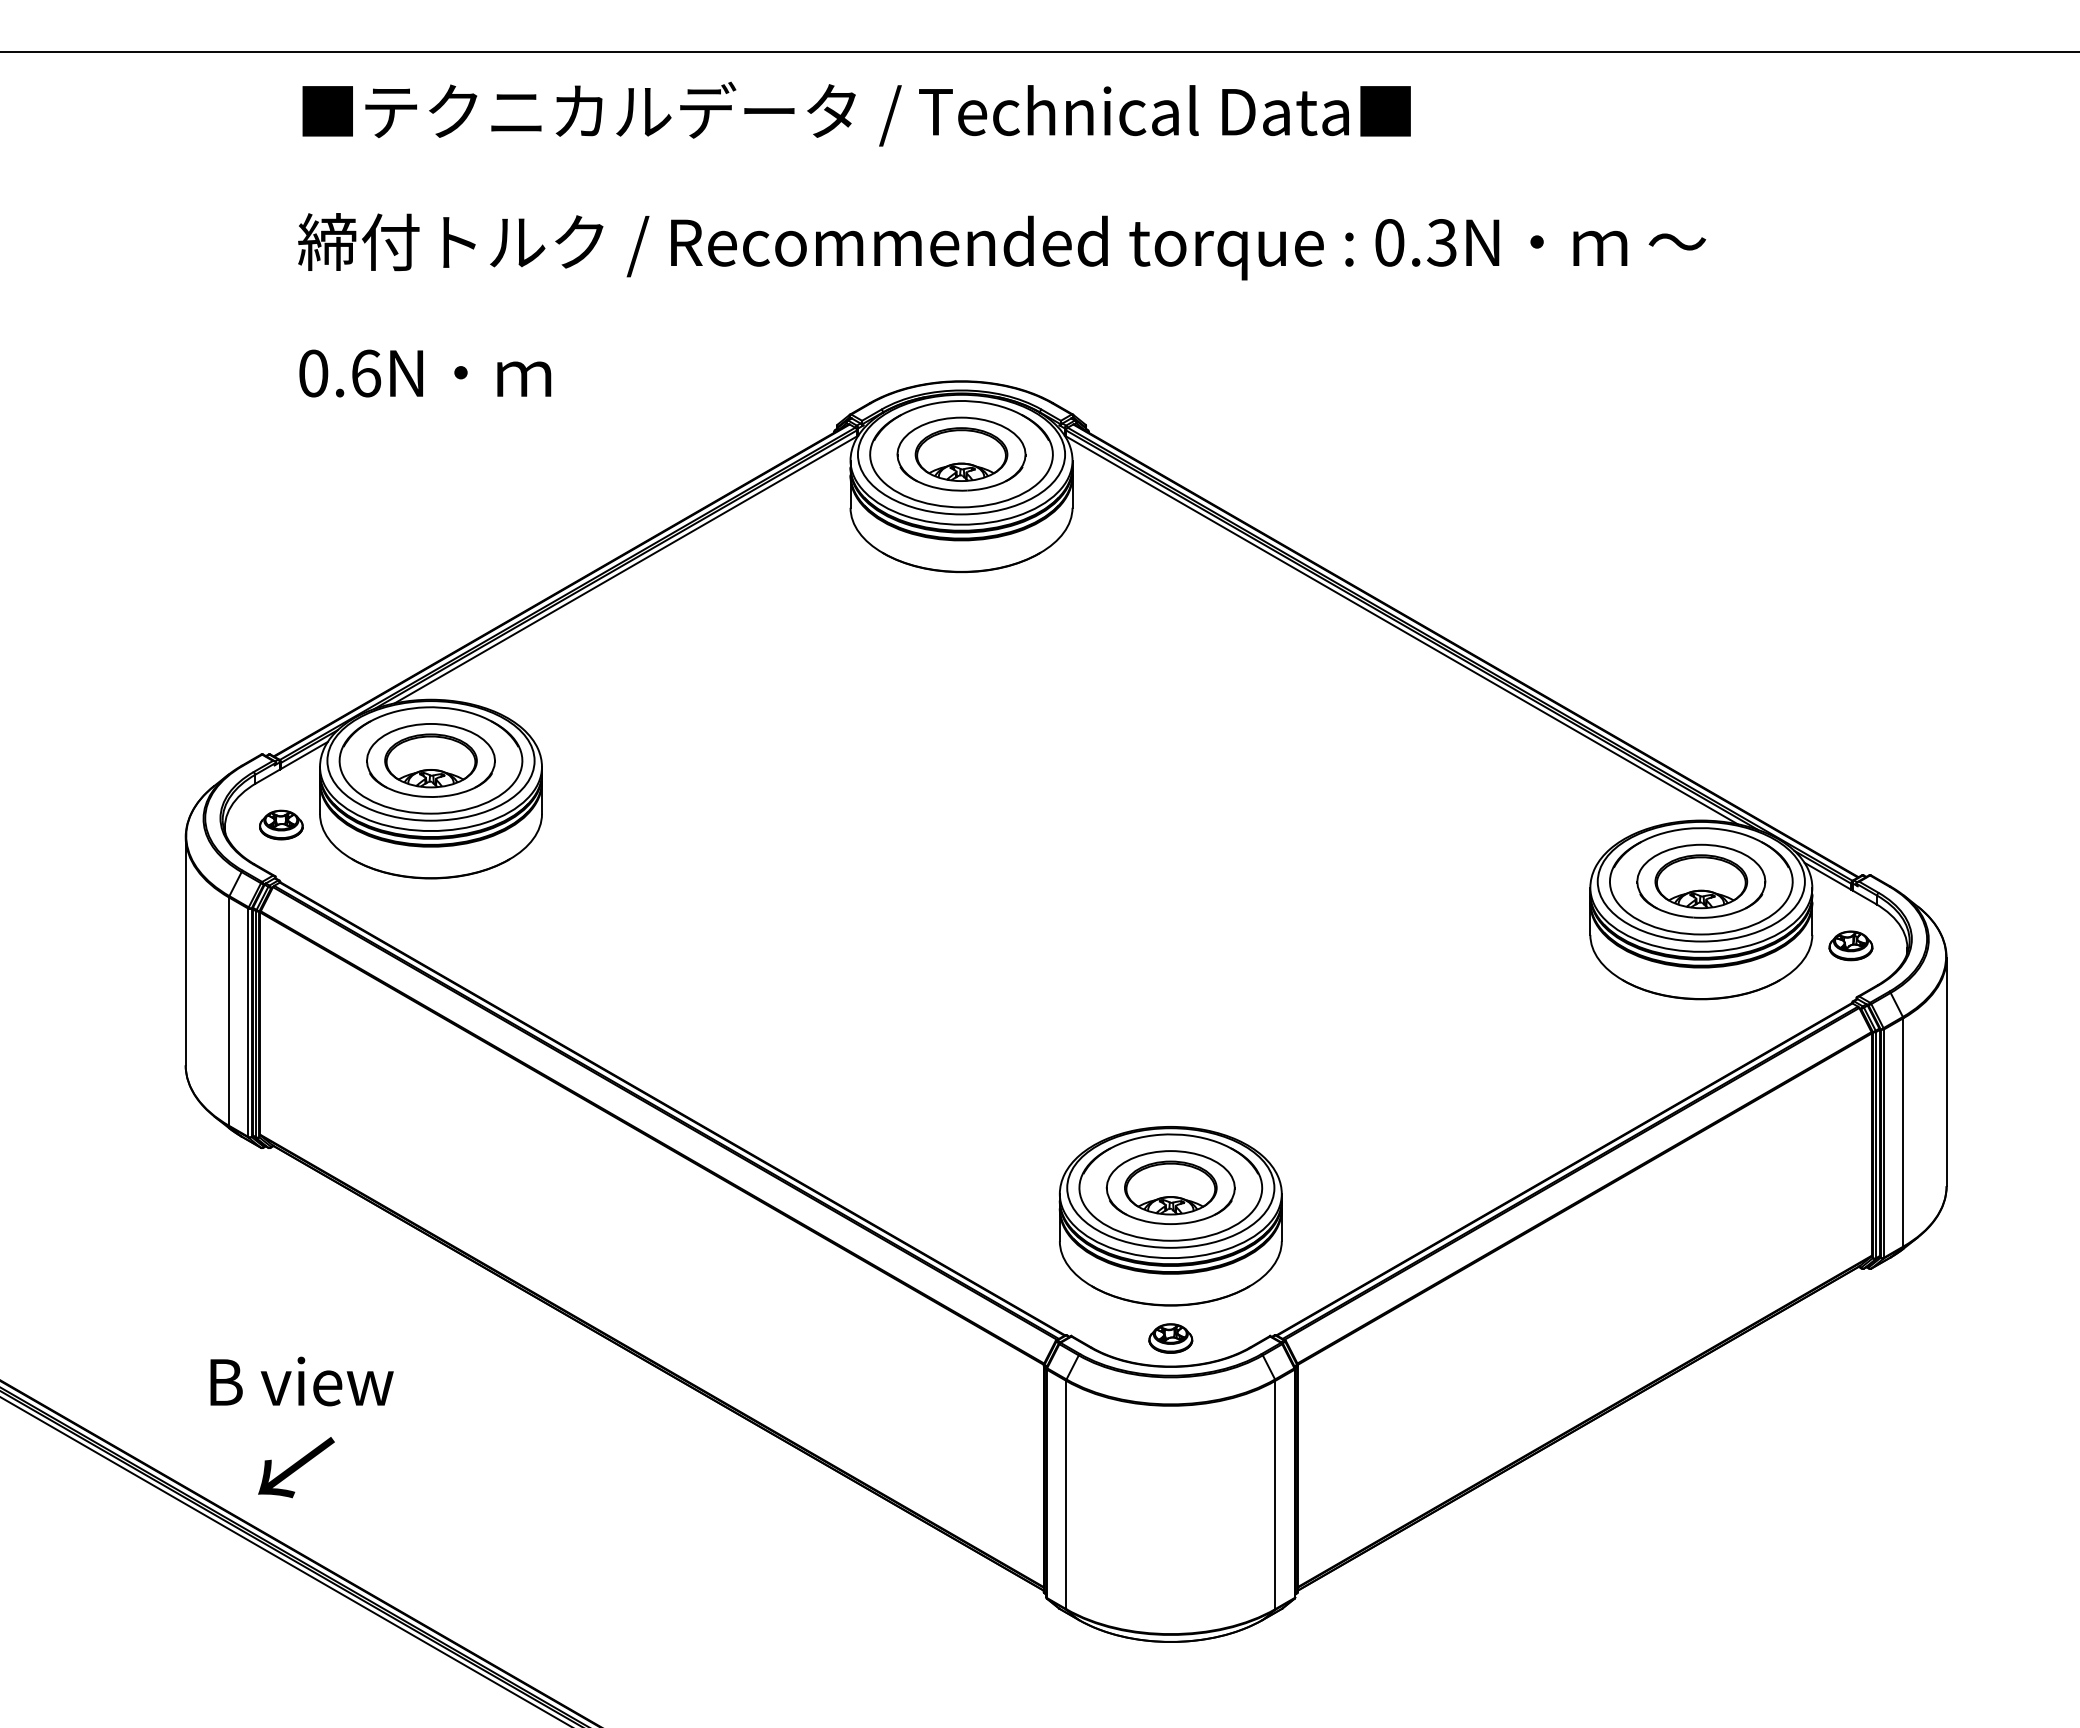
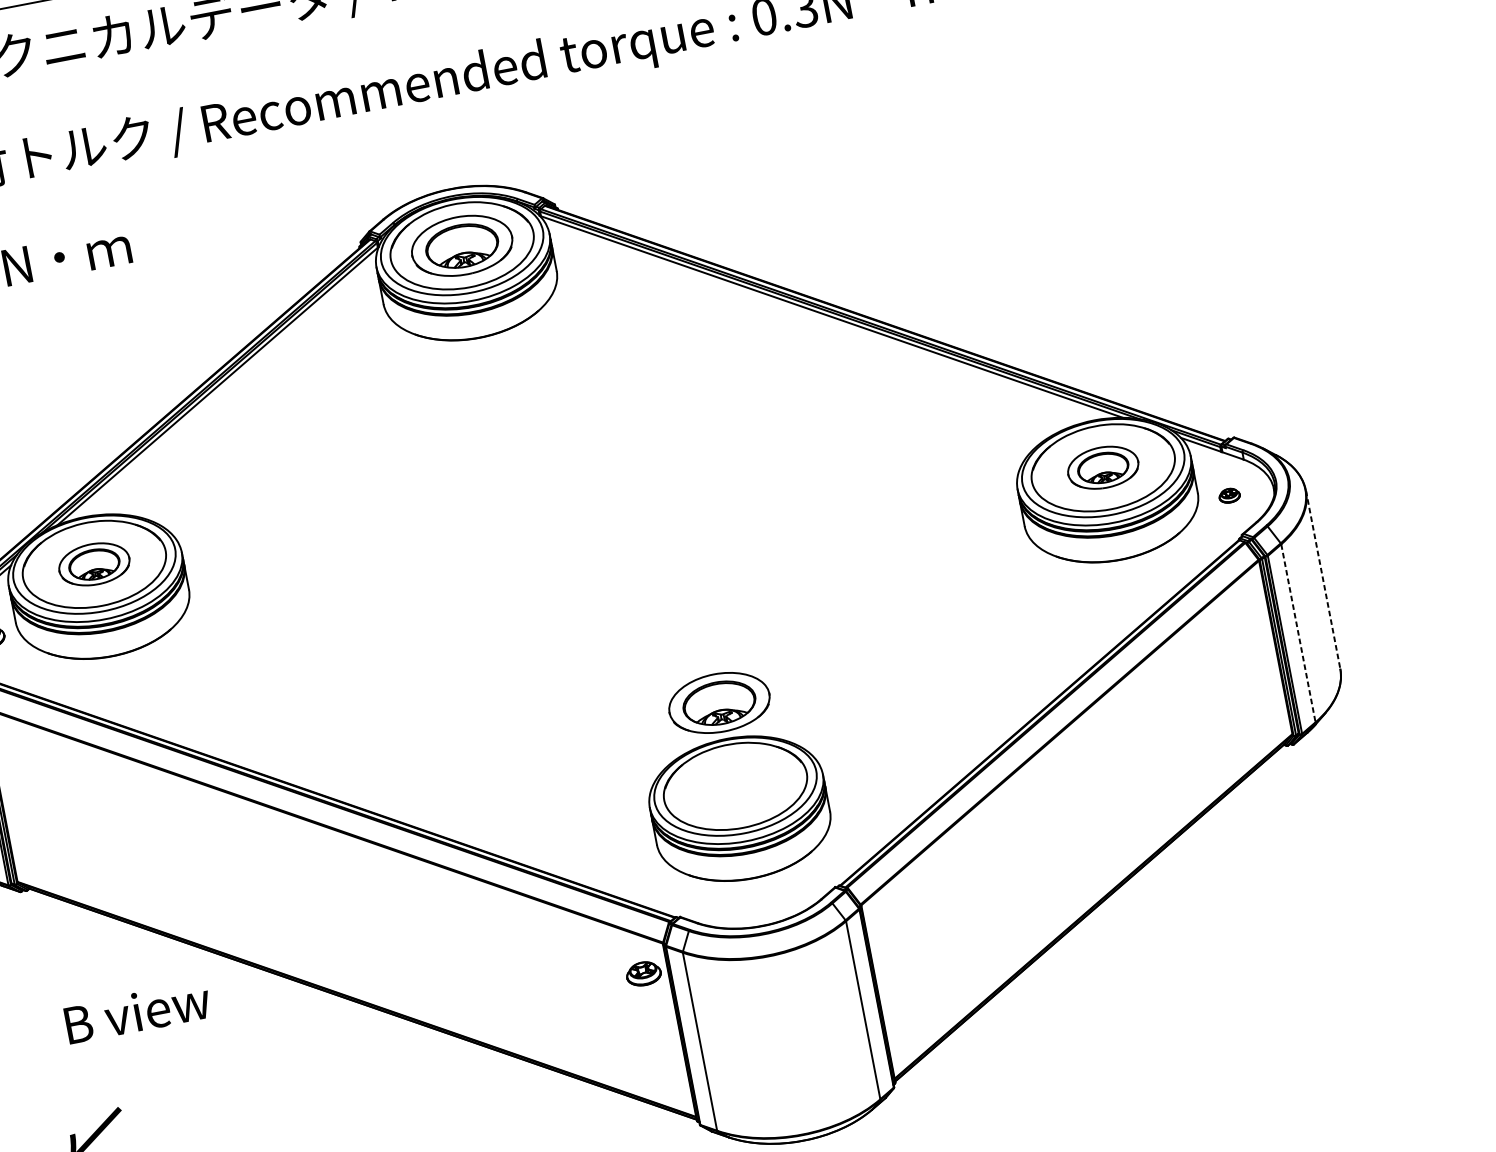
part: (430, 760) -> (93, 564), size x0.7
part: (1701, 880) -> (1103, 467), size x0.7
part: (1850, 945) -> (1229, 495), size x0.6
line: (1946, 1072) -> (1323, 580), solid -> dashed
line: (1903, 1132) -> (1298, 633), solid -> dashed
part: (1170, 1187) -> (719, 702), moved
part: (1170, 1338) -> (643, 973), moved
text: (301, 1381) -> (137, 1012), moved

